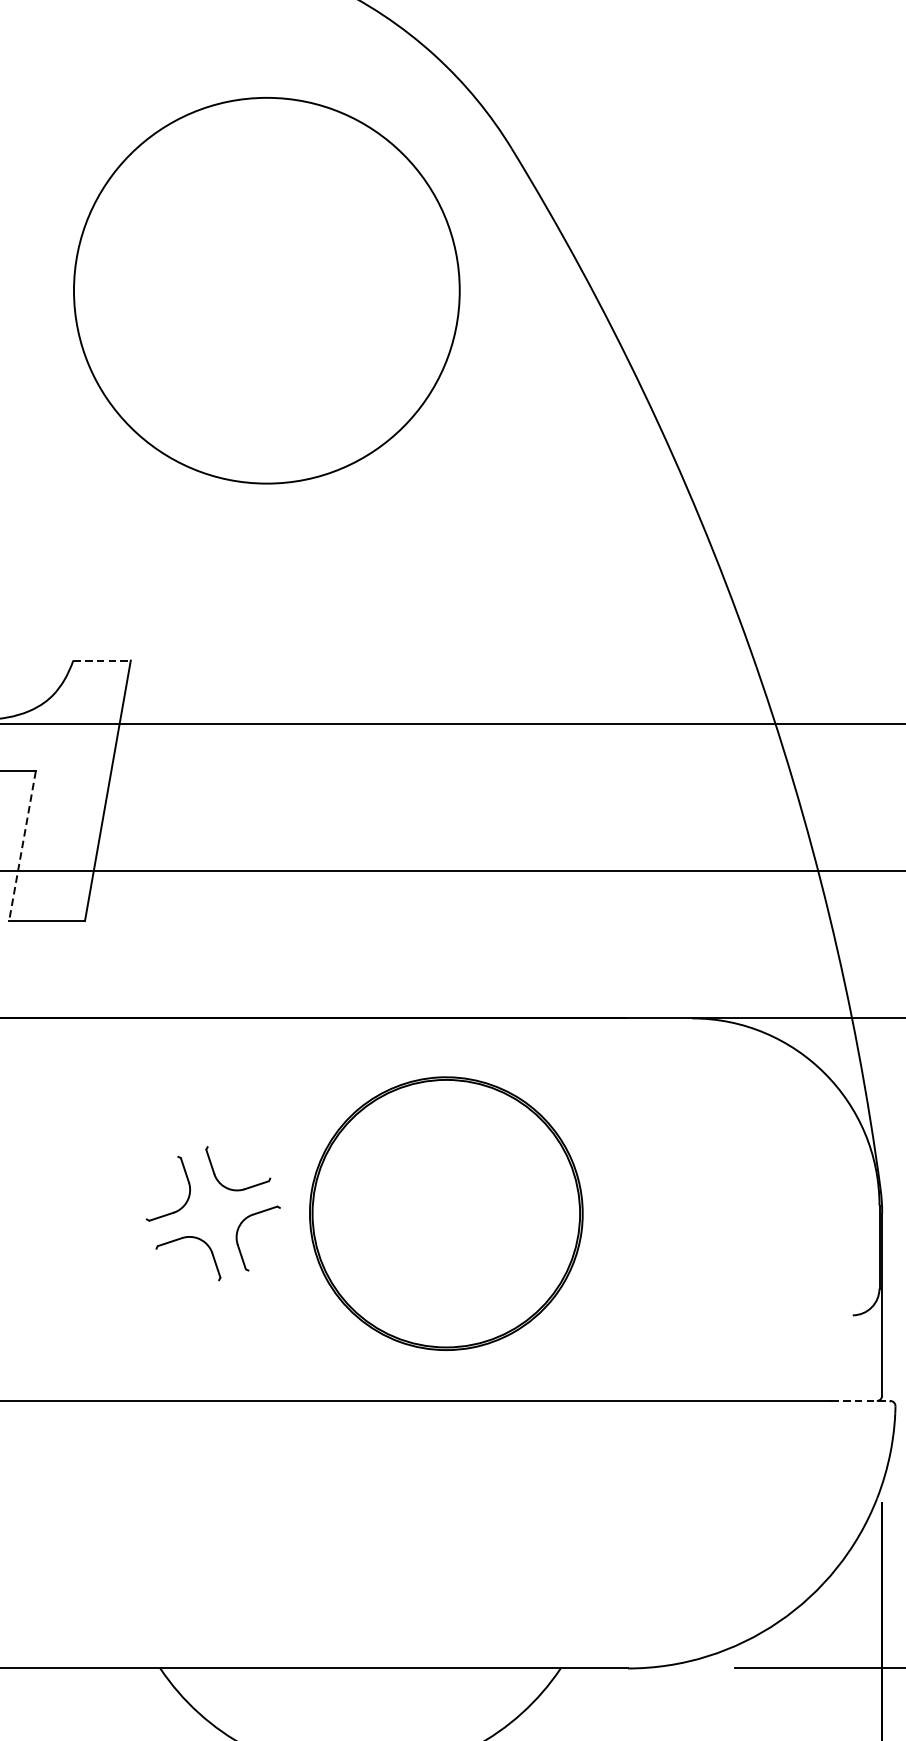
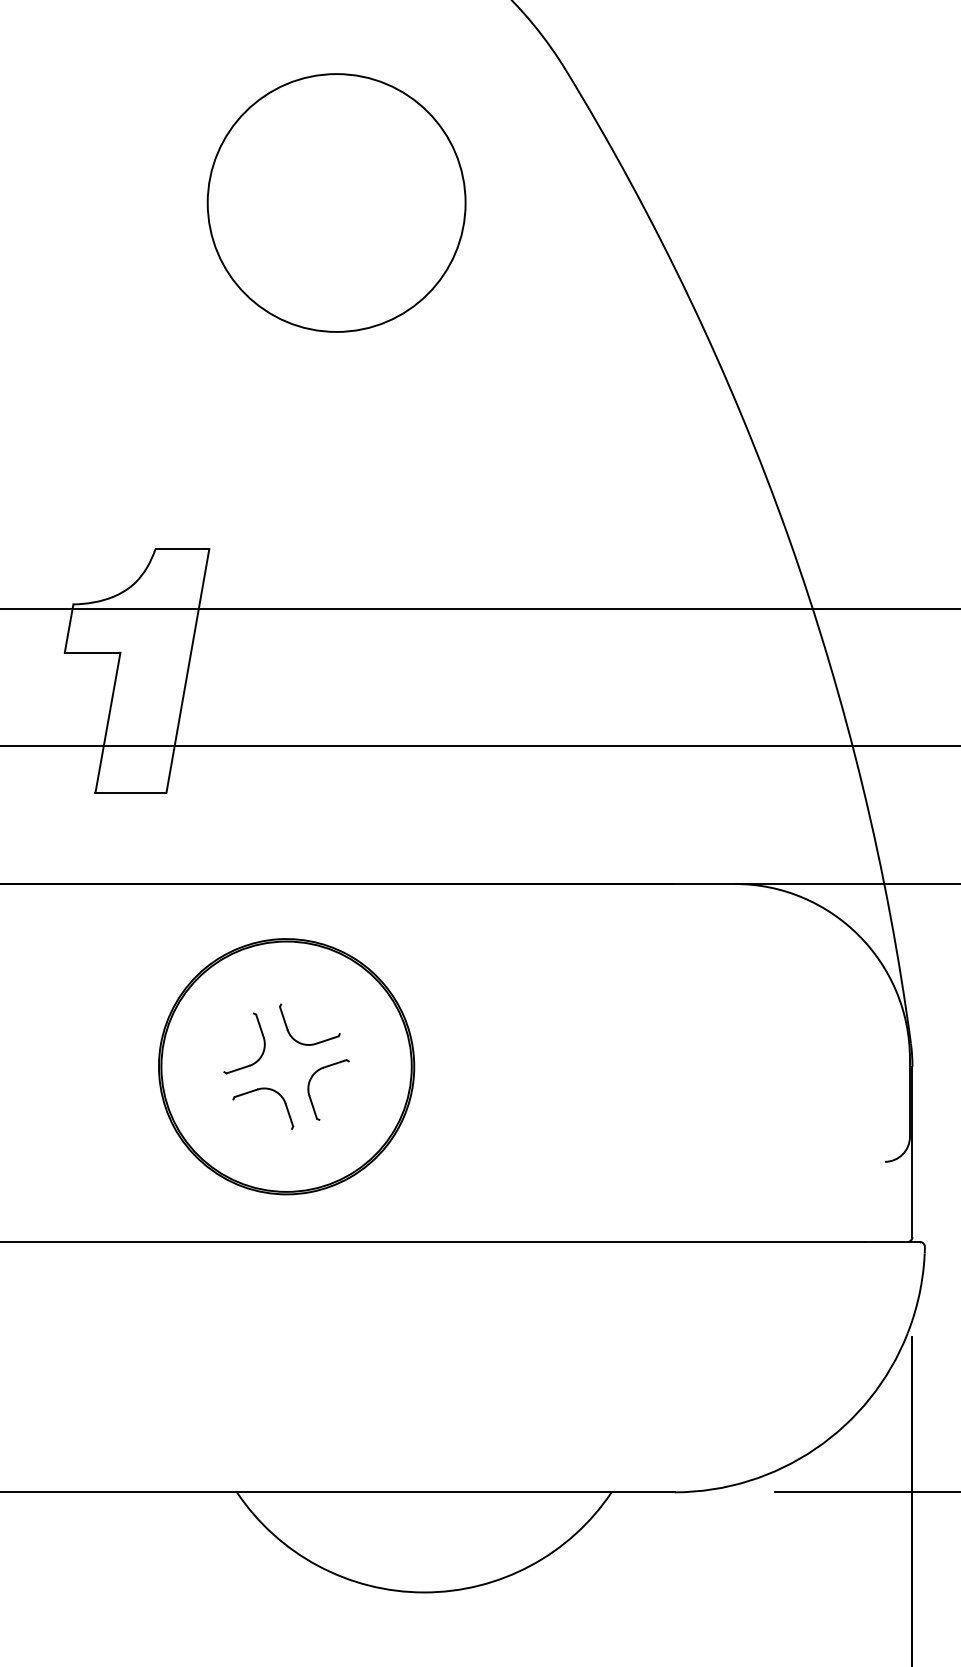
circle: (266, 290) -> (336, 202), size x0.71
line: (102, 660) -> (182, 549), dashed -> solid
line: (21, 846) -> (107, 723), dashed -> solid
part: (446, 1213) -> (286, 1066), moved
line: (860, 1400) -> (892, 1241), dashed -> solid

